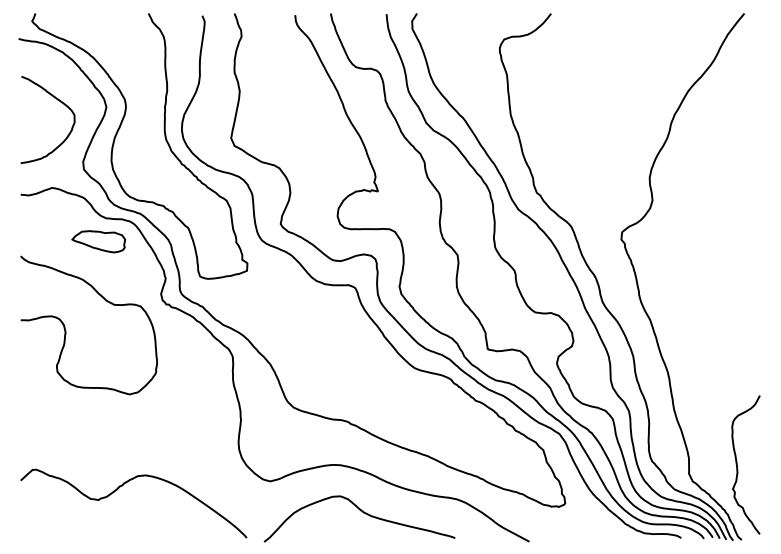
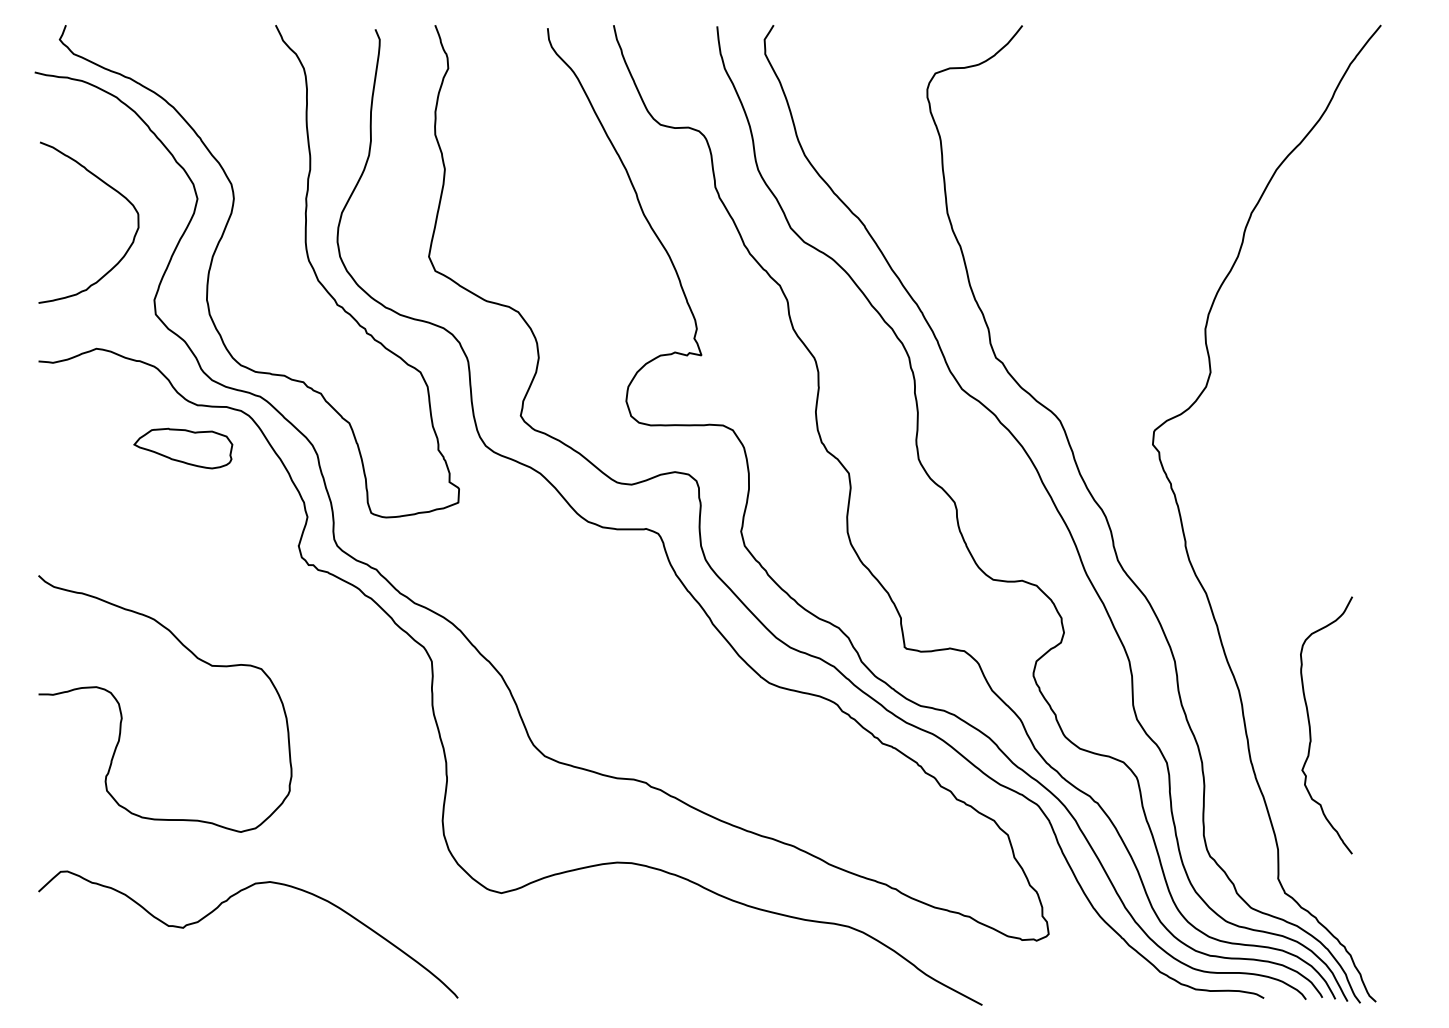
curve: (66, 330) -> (123, 713), moved
curve: (737, 464) -> (1310, 724), moved
curve: (363, 513) -> (674, 952), removed

